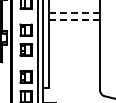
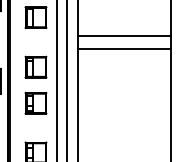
line: (74, 13) -> (124, 36), dashed -> solid
line: (74, 20) -> (124, 49), dashed -> solid

